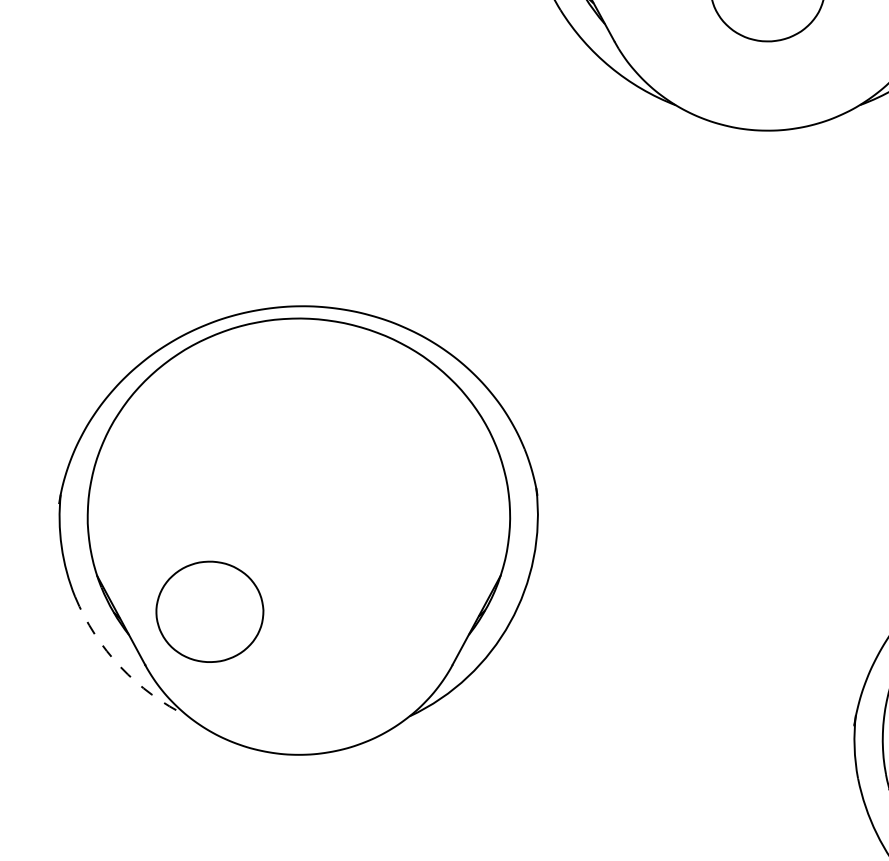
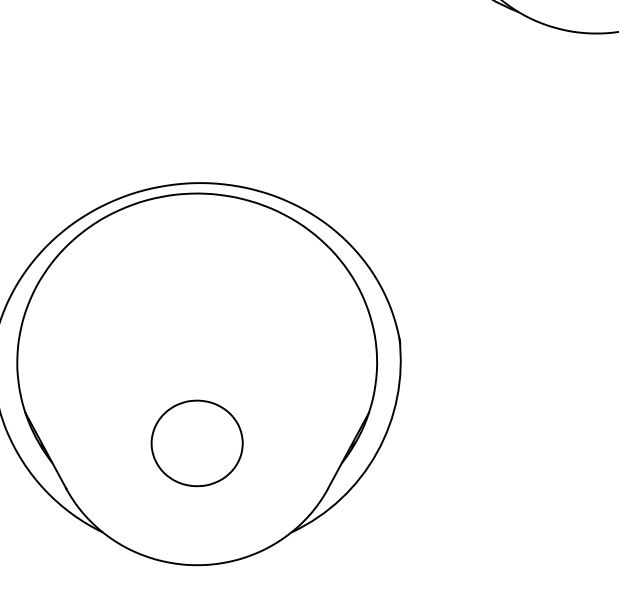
part: (209, 611) -> (196, 443), moved
arc: (120, 667) -> (45, 490), dashed -> solid

